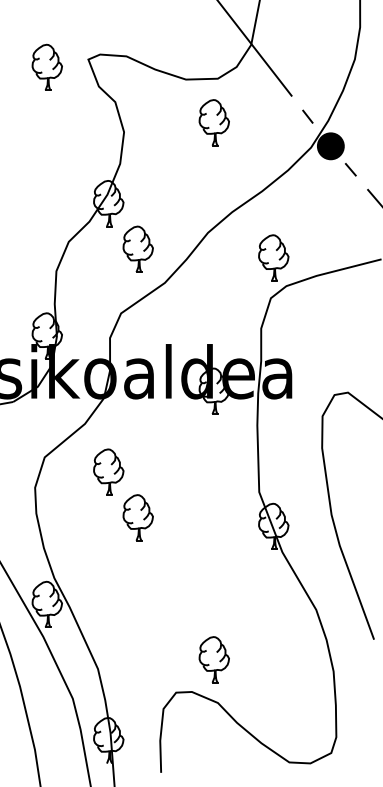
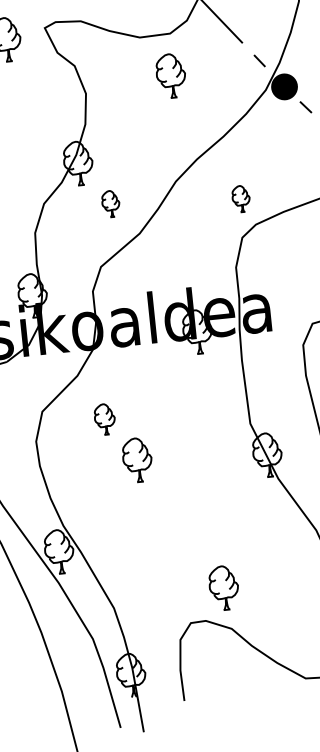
part: (137, 248) -> (110, 203), size x0.6
part: (273, 257) -> (240, 198), size x0.6
part: (108, 471) -> (104, 418), size x0.7

